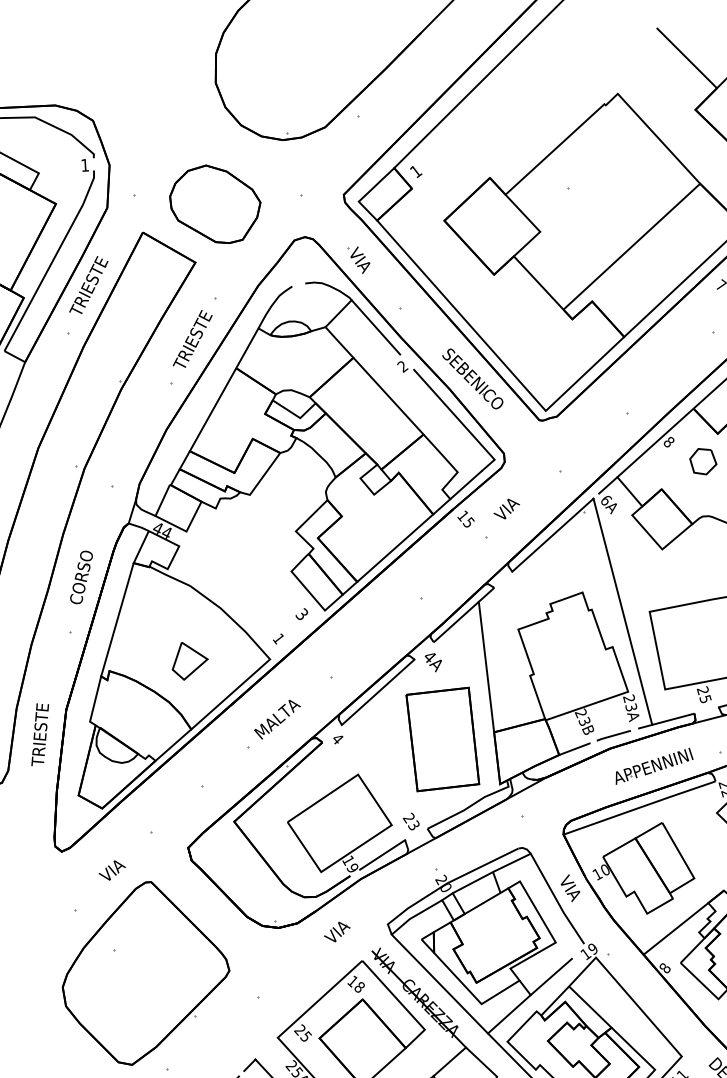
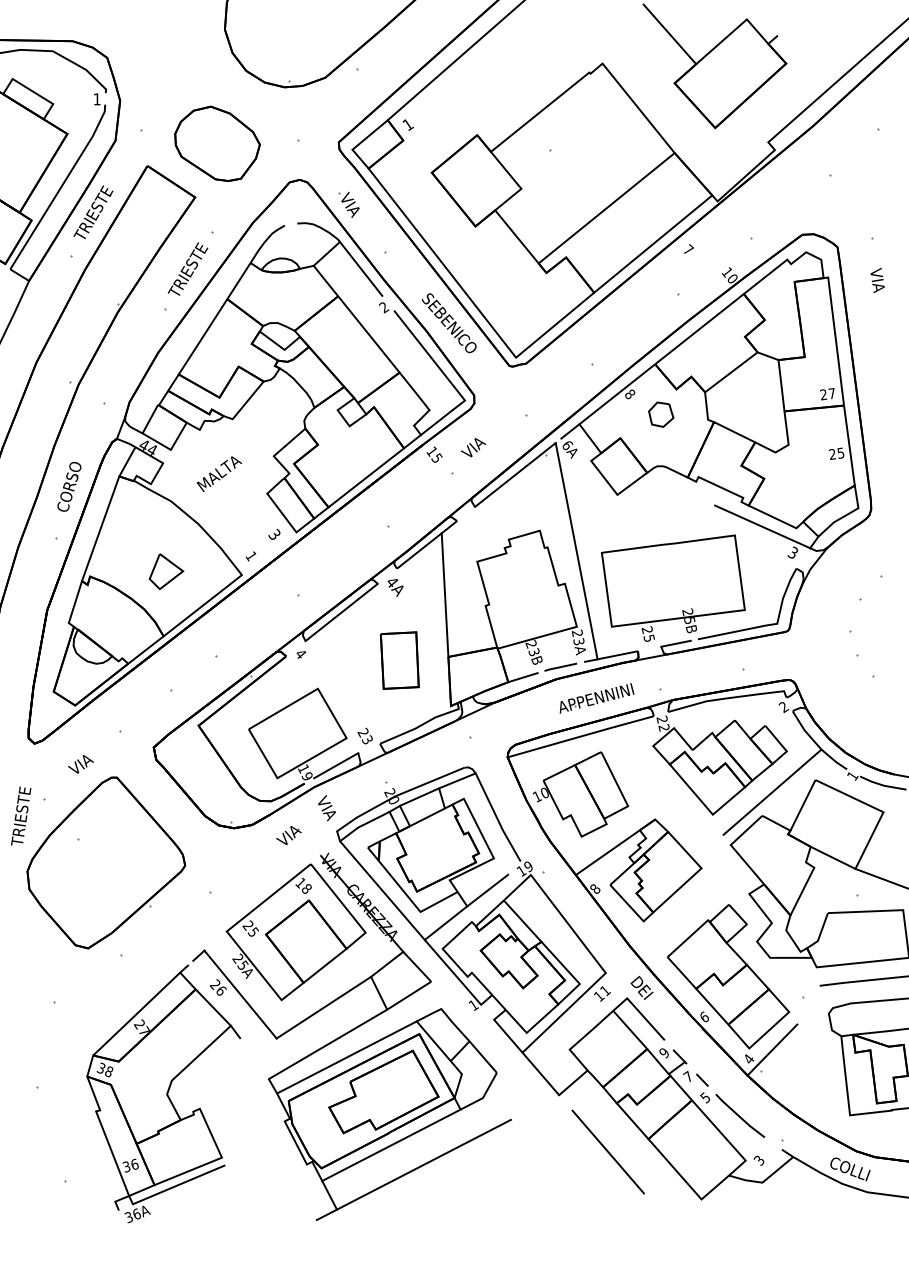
text: (277, 718) -> (219, 473), moved
text: (40, 733) -> (21, 815), moved
part: (442, 739) -> (399, 660), size x0.6
text: (569, 888) -> (326, 808), moved

